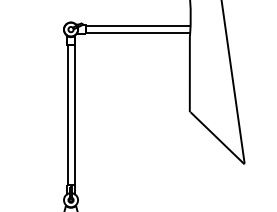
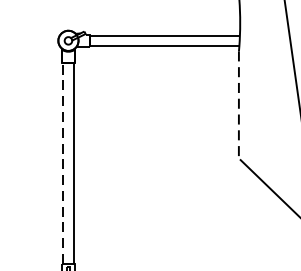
line: (189, 74) -> (238, 105), solid -> dashed
line: (67, 110) -> (63, 156), solid -> dashed

